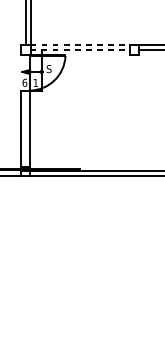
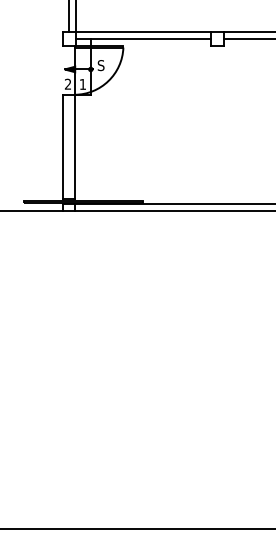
line: (80, 44) -> (143, 32), dashed -> solid
line: (80, 49) -> (143, 39), dashed -> solid
text: (24, 82) -> (67, 83), 6 -> 2

